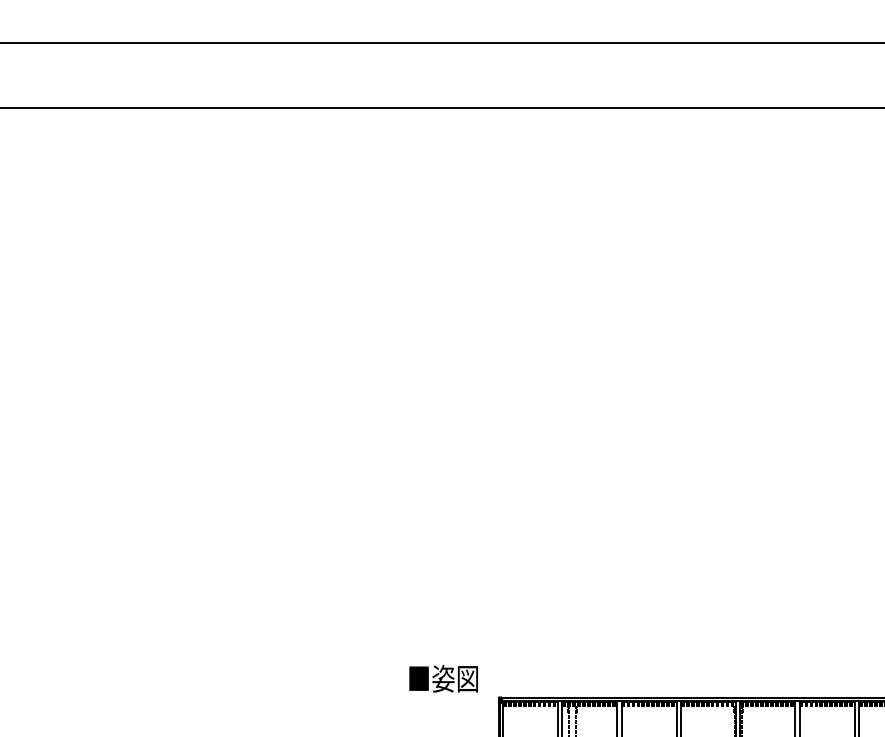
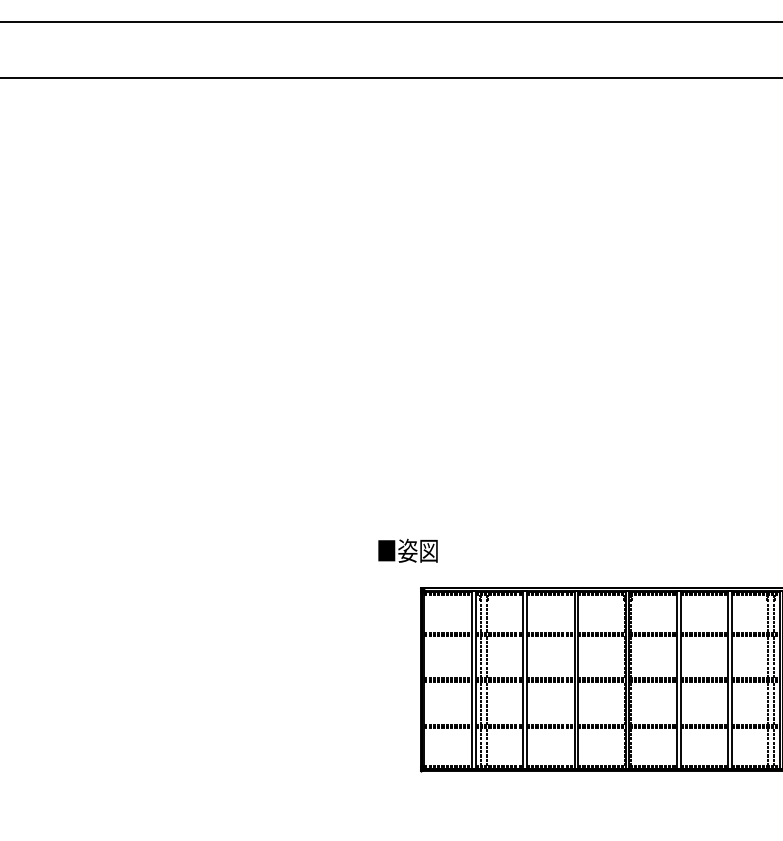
text: (443, 678) -> (407, 550), moved

